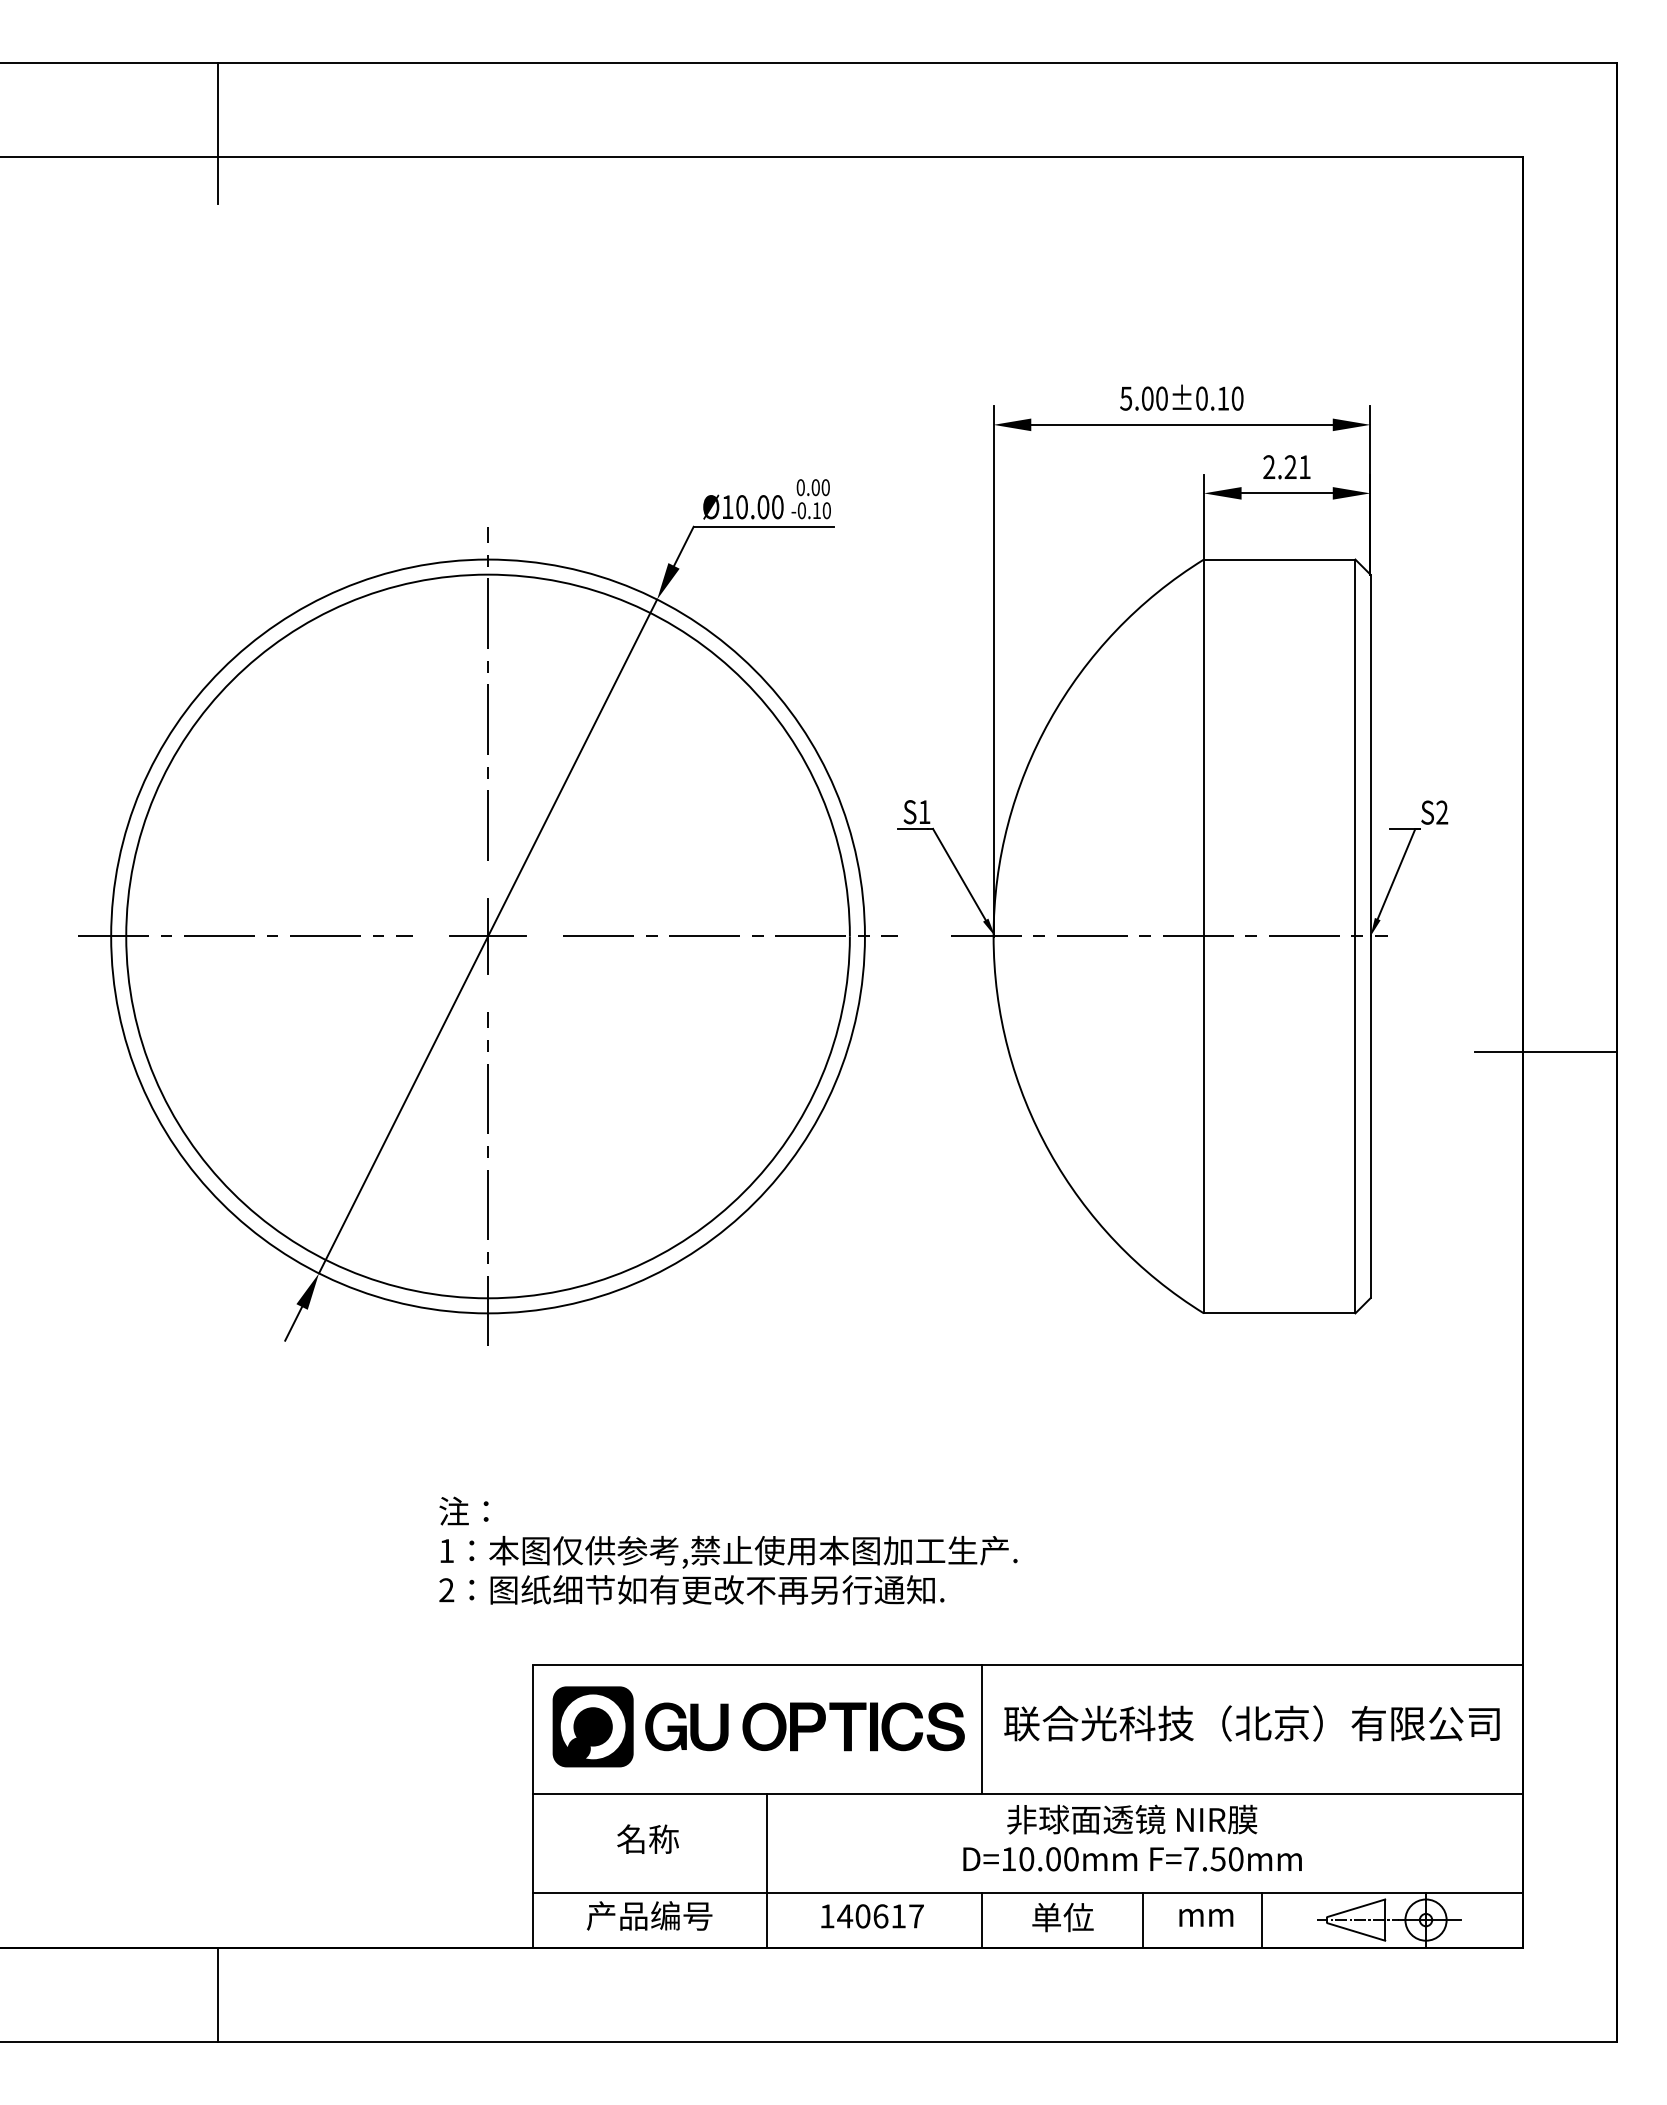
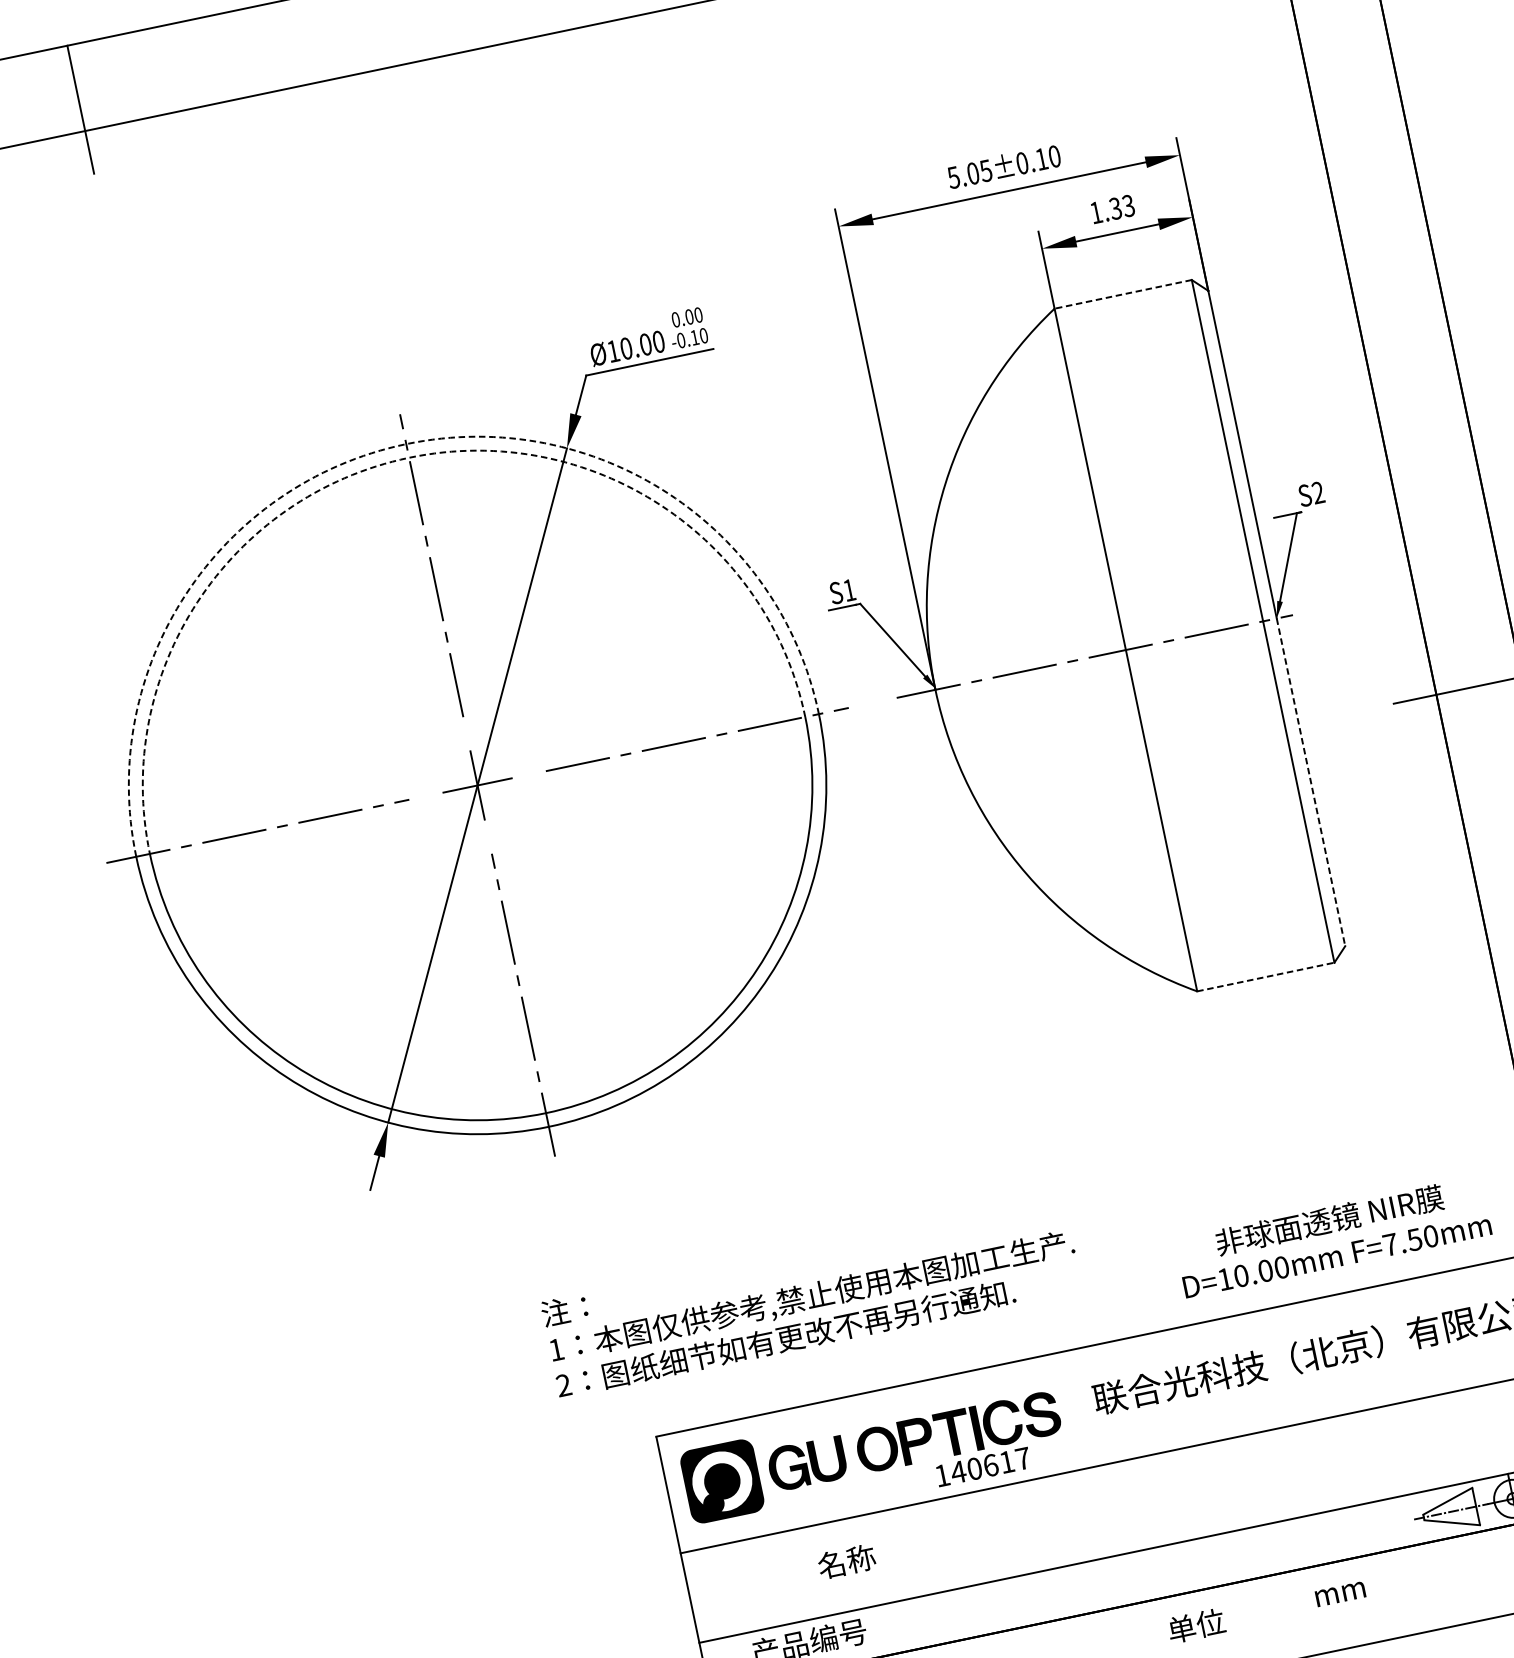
text: (1161, 398) -> (985, 170), 5.00±0.10 -> 5.05±0.10
text: (1286, 467) -> (1111, 209), 2.21 -> 1.33
arc: (488, 559) -> (406, 443), solid -> dashed
line: (1279, 559) -> (1123, 294), solid -> dashed
arc: (488, 574) -> (409, 457), solid -> dashed
line: (1370, 1117) -> (1311, 782), solid -> dashed
line: (1279, 1313) -> (1265, 977), solid -> dashed
line: (982, 1728) -> (1075, 1409), removed
text: (1132, 1837) -> (1333, 1236), moved
text: (647, 1838) -> (846, 1561), moved
line: (766, 1870) -> (906, 1578), removed
text: (872, 1916) -> (983, 1467), moved
text: (1062, 1917) -> (1196, 1625), moved
text: (1206, 1917) -> (1340, 1593), moved
line: (982, 1919) -> (1111, 1582), removed
line: (1143, 1919) -> (1257, 1551), removed
line: (1261, 1919) -> (1364, 1529), removed

